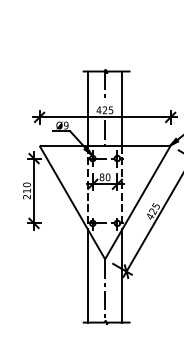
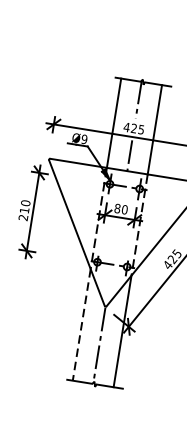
line: (88, 276) -> (82, 325), solid -> dashed

